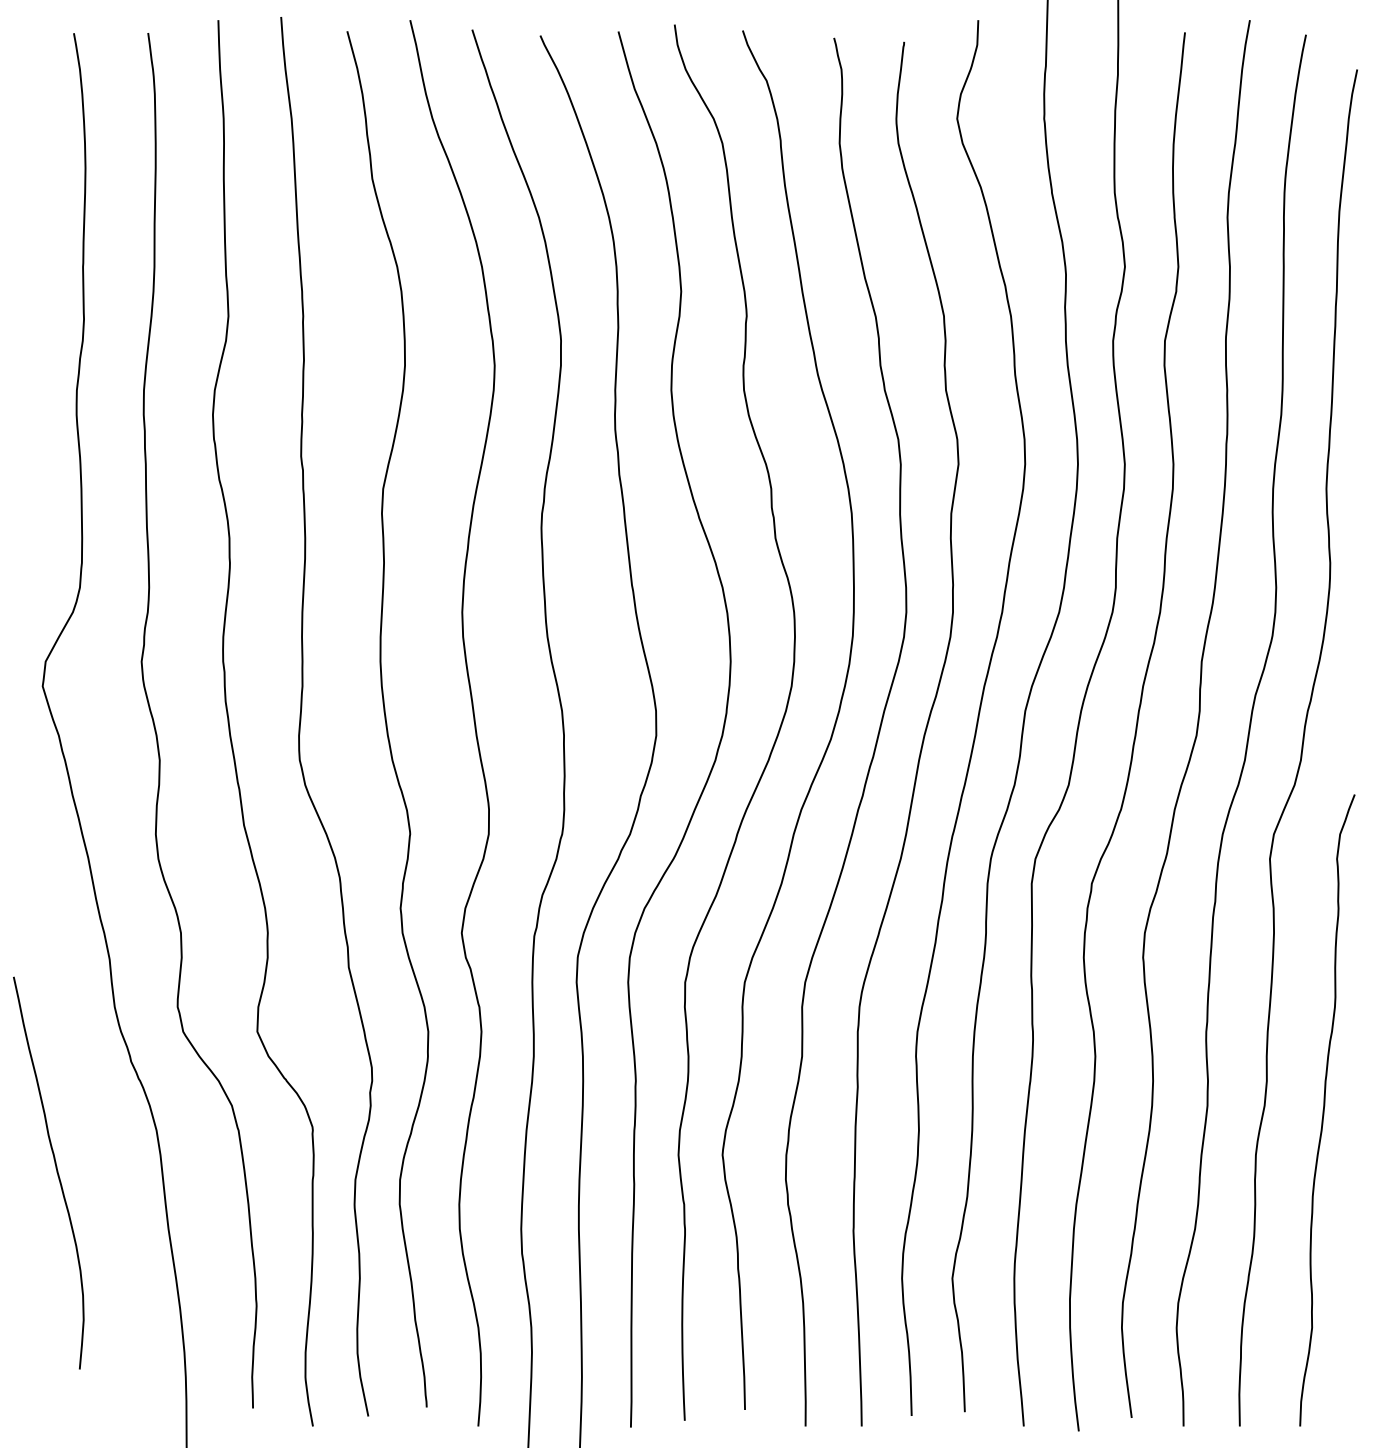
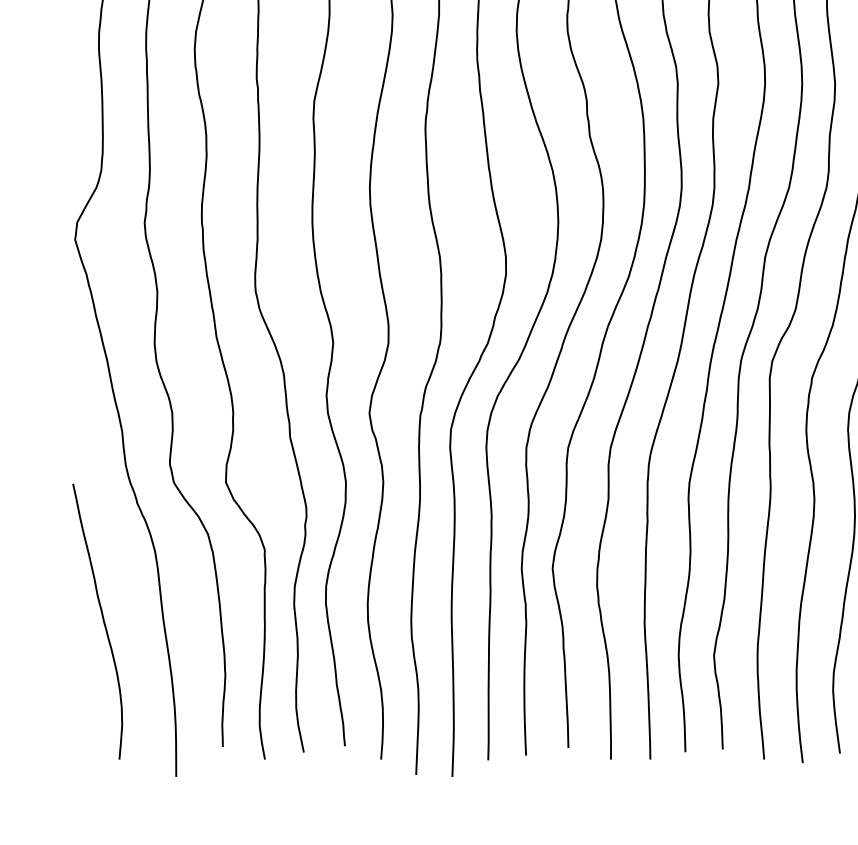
curve: (56, 1172) -> (103, 621), moved

